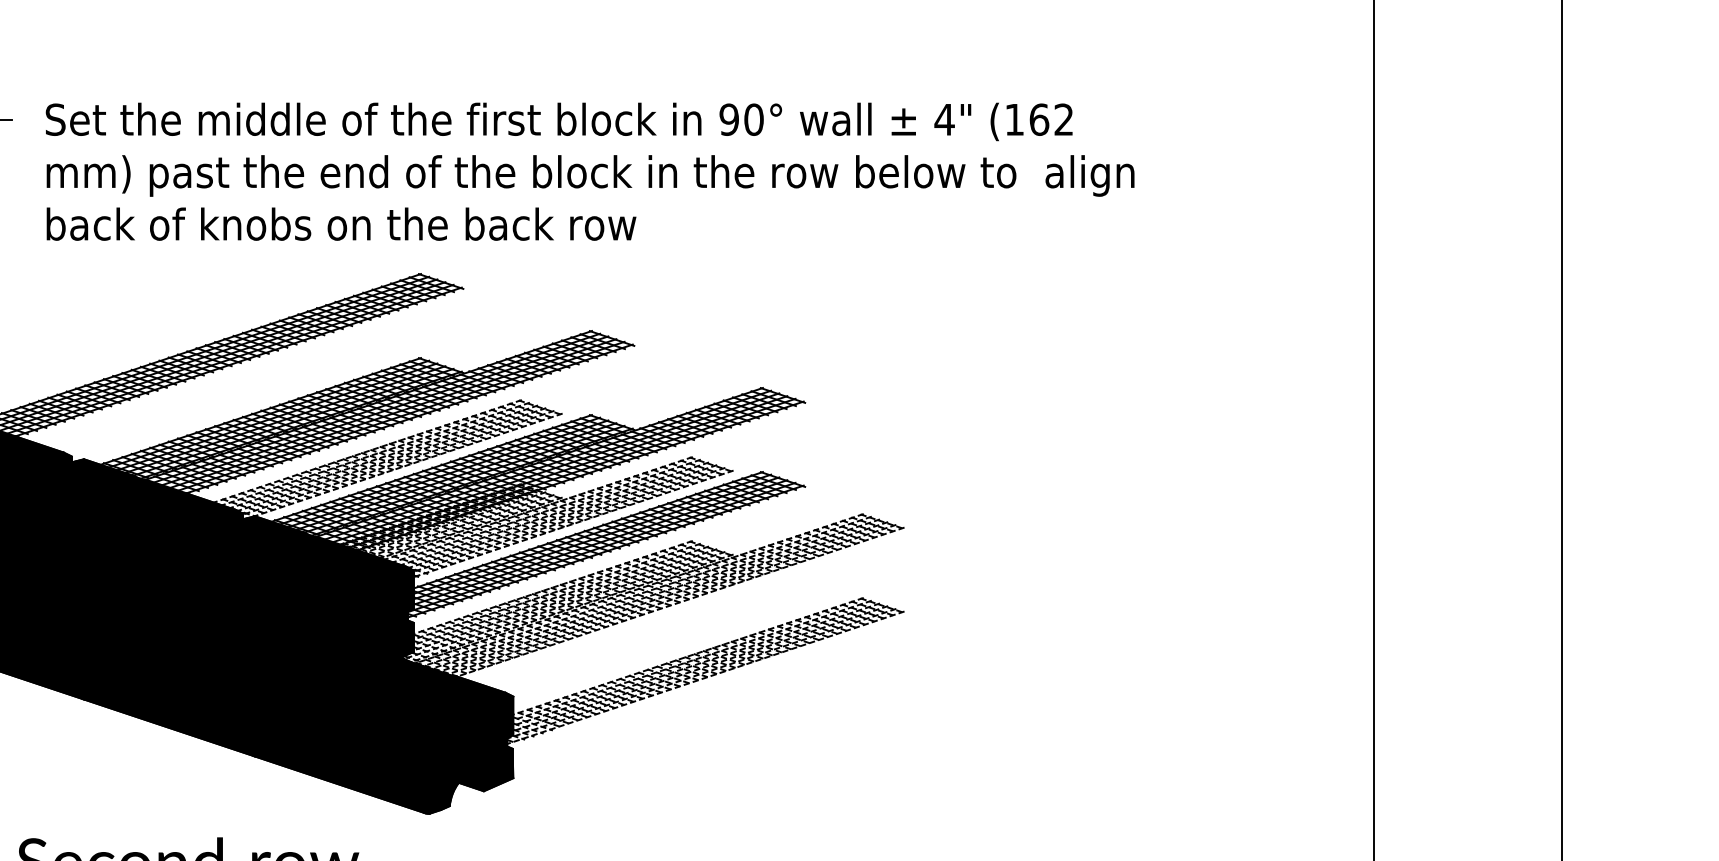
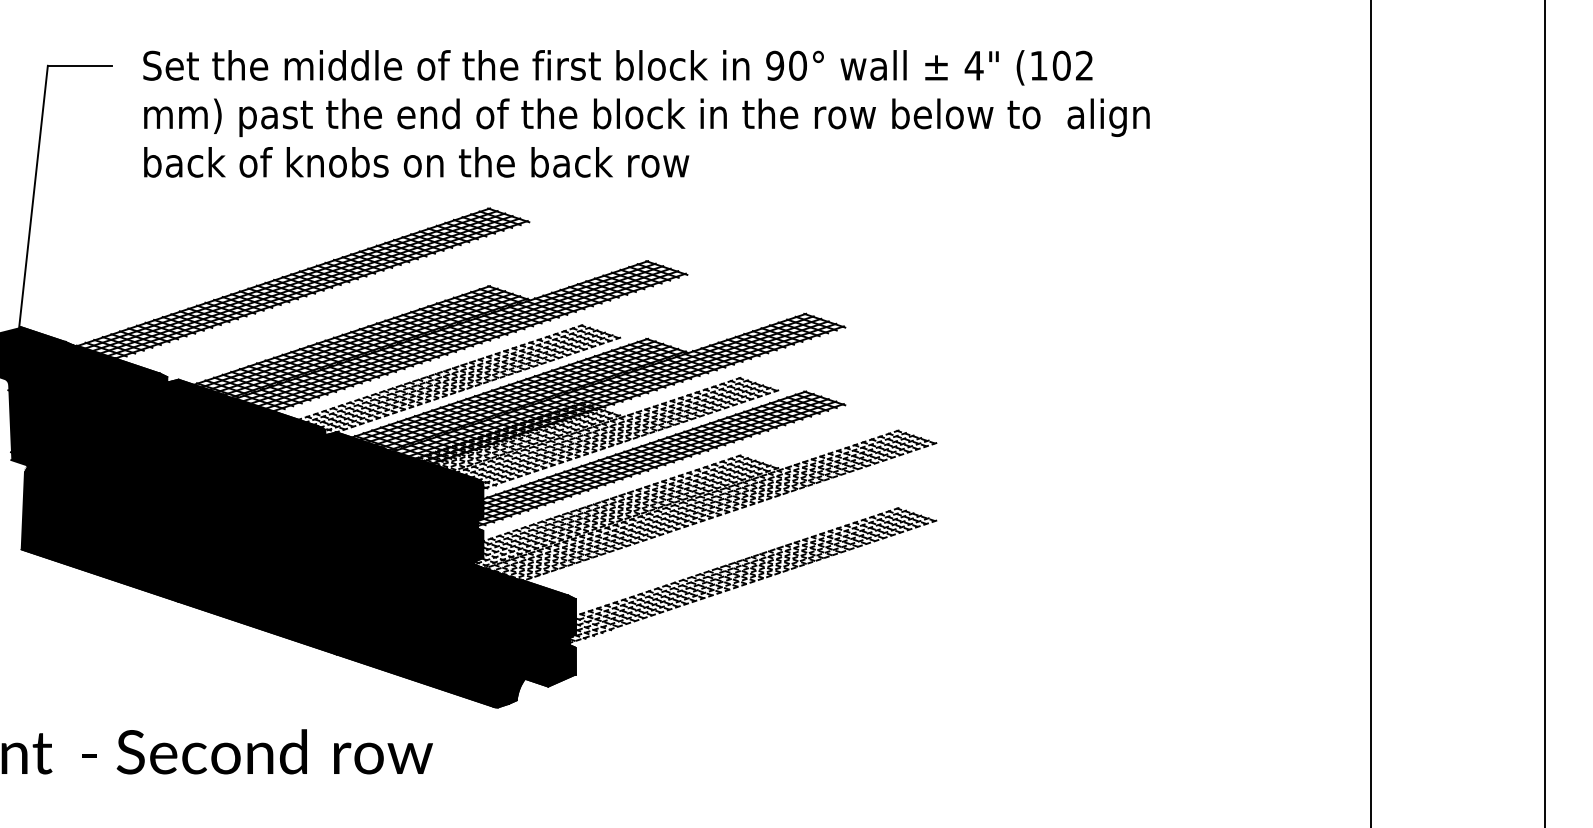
text: (1039, 119) -> (1061, 65), (162 -> (102

